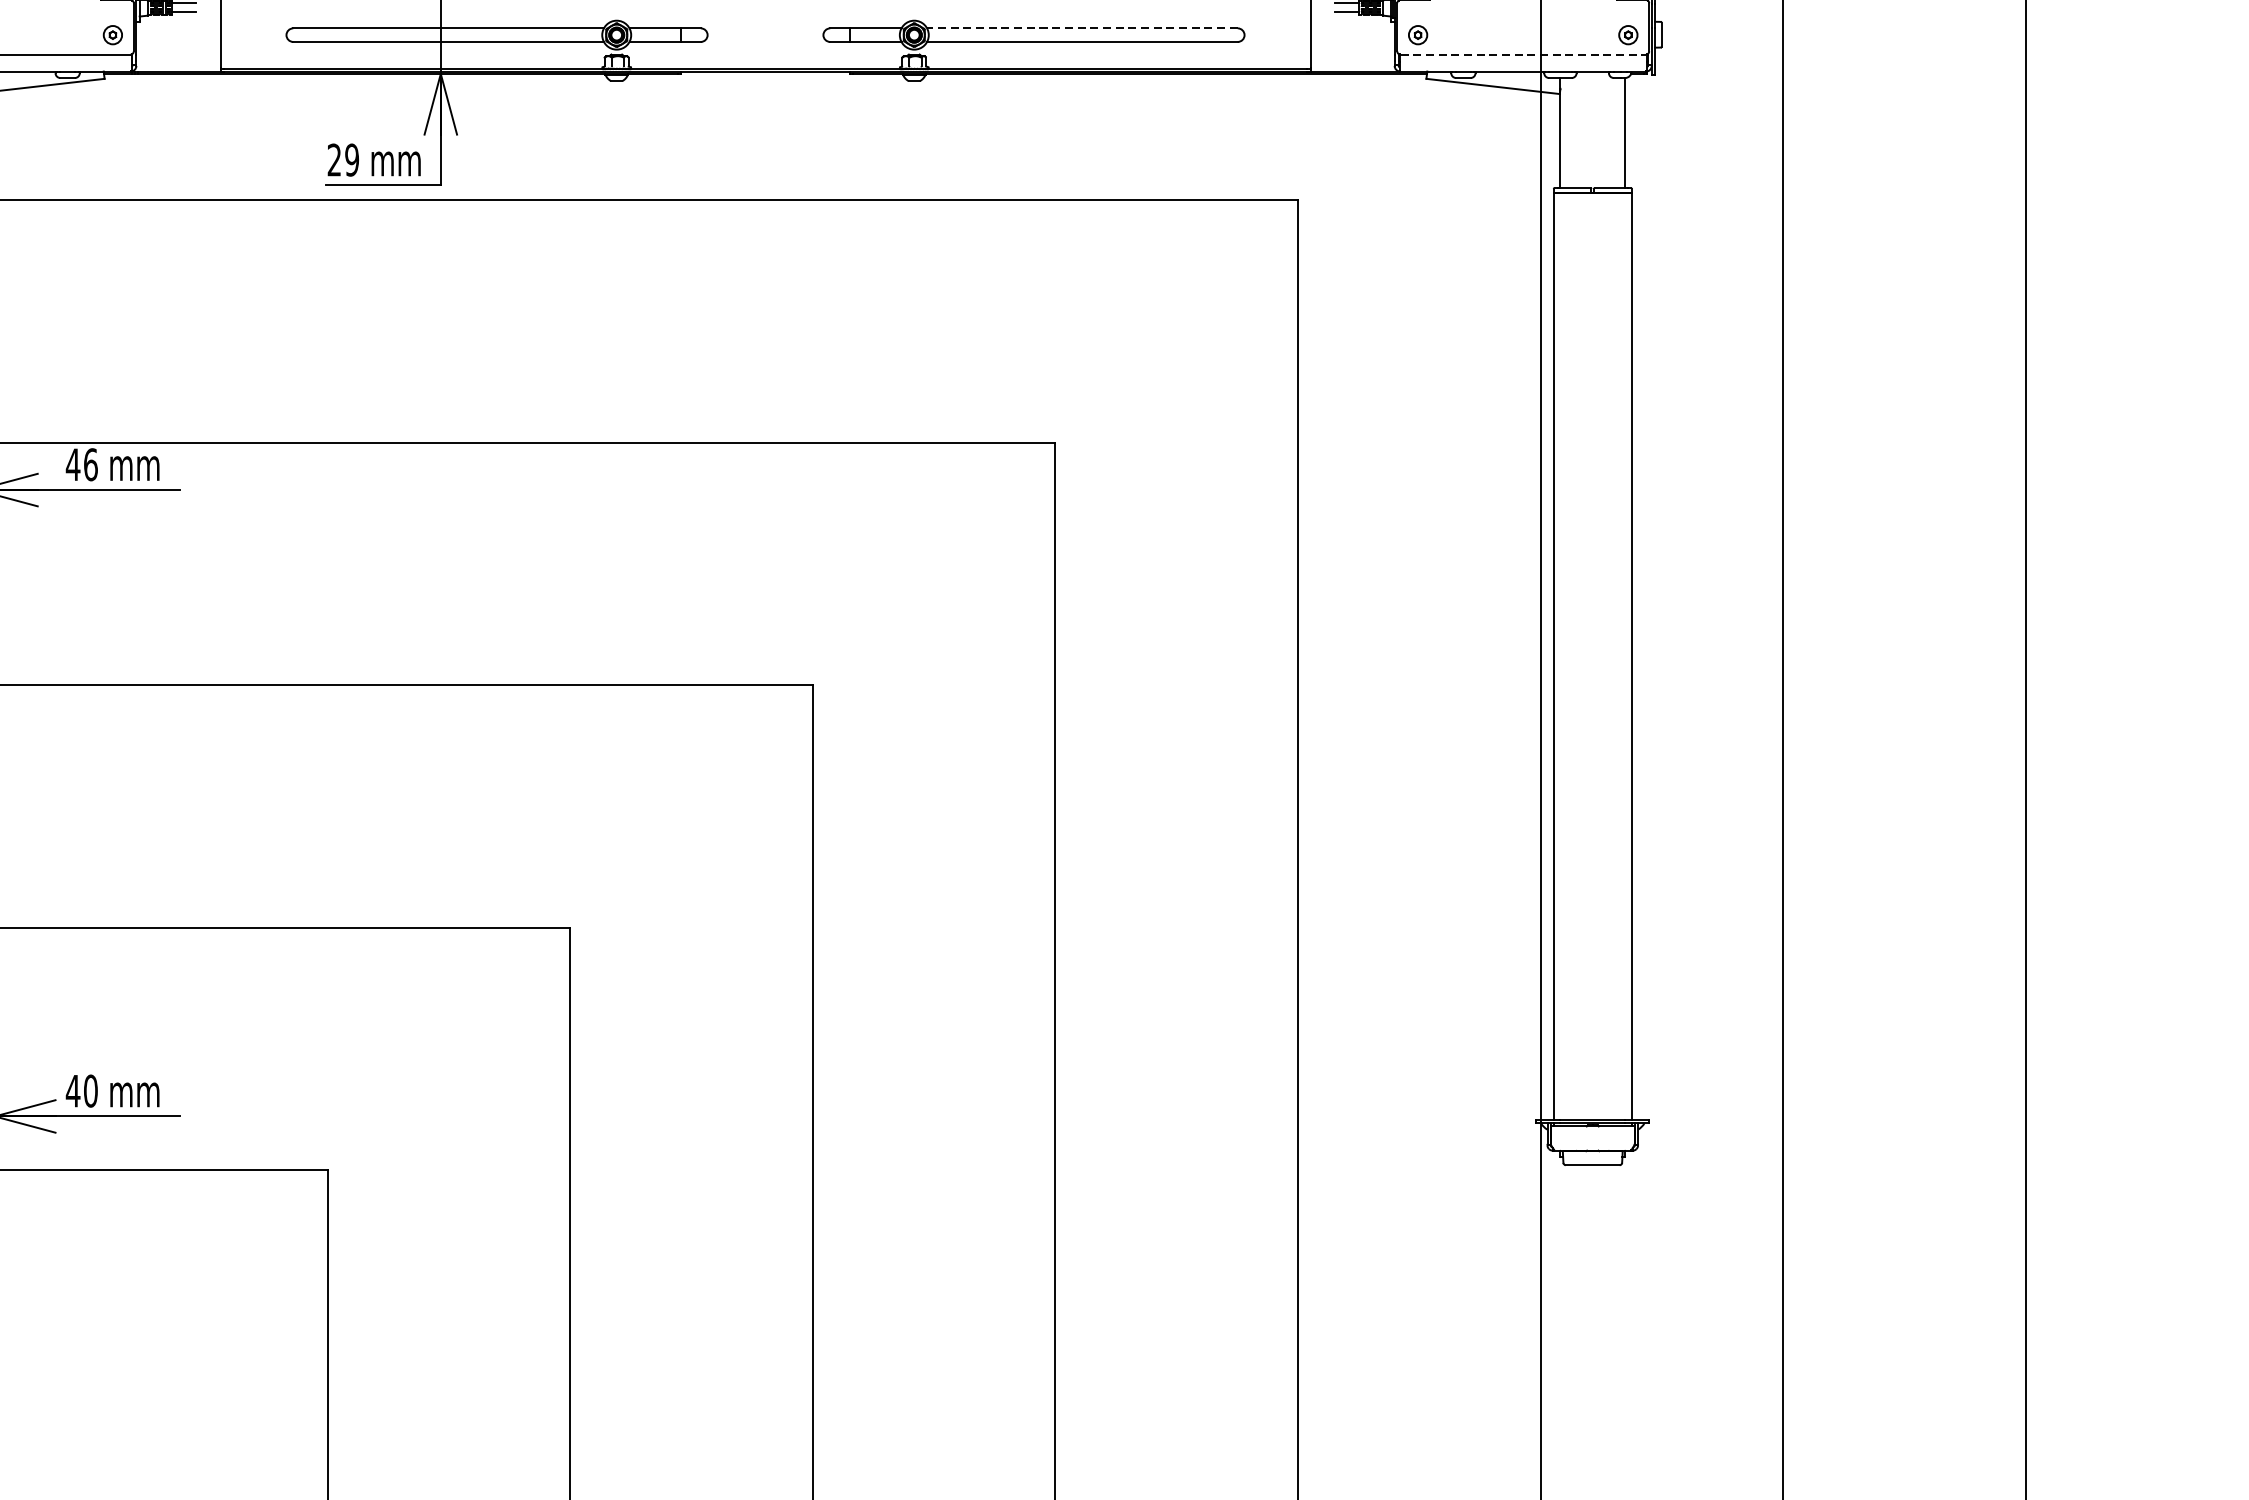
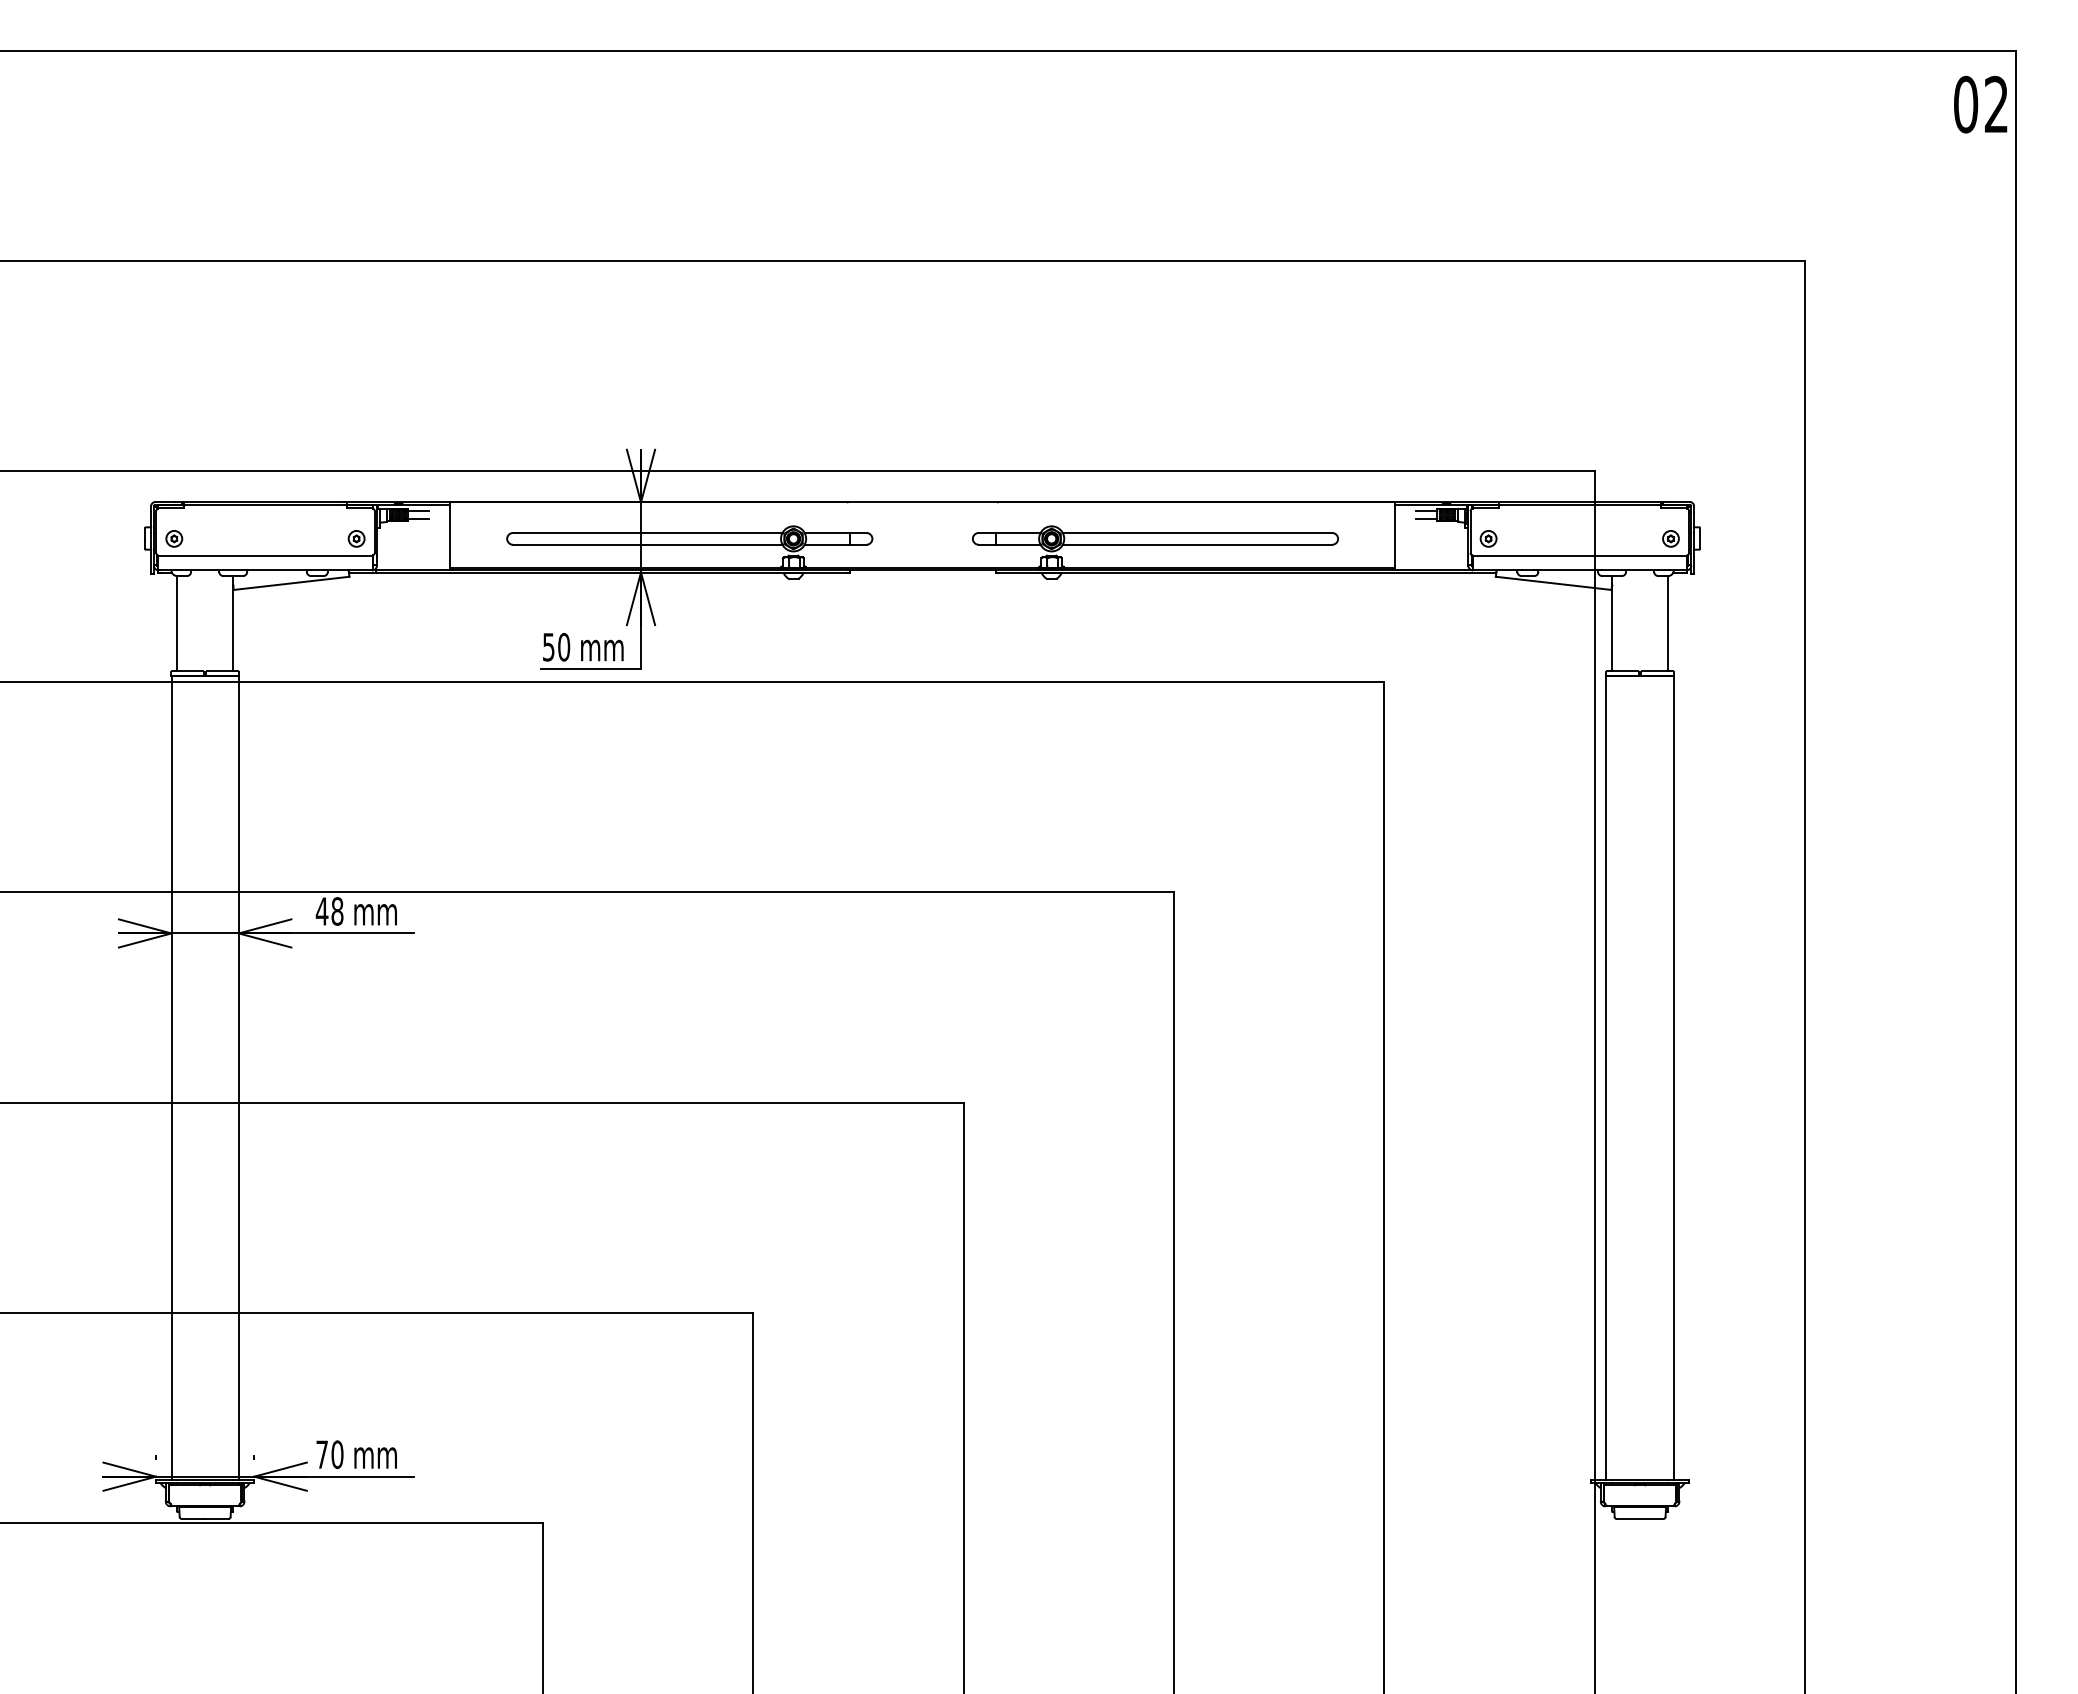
line: (1082, 28) -> (1197, 533), dashed -> solid
line: (1524, 54) -> (1580, 555), dashed -> solid
text: (343, 159) -> (556, 646), 29 -> 50
text: (90, 464) -> (337, 911), 46 -> 48
text: (72, 1090) -> (321, 1454), 40 -> 70

